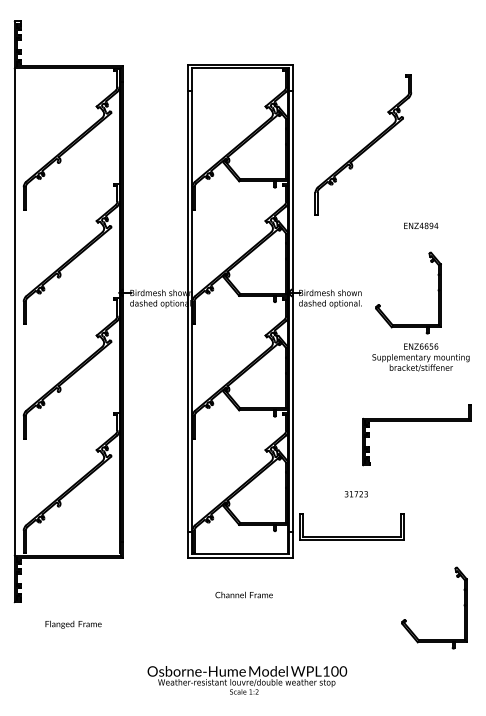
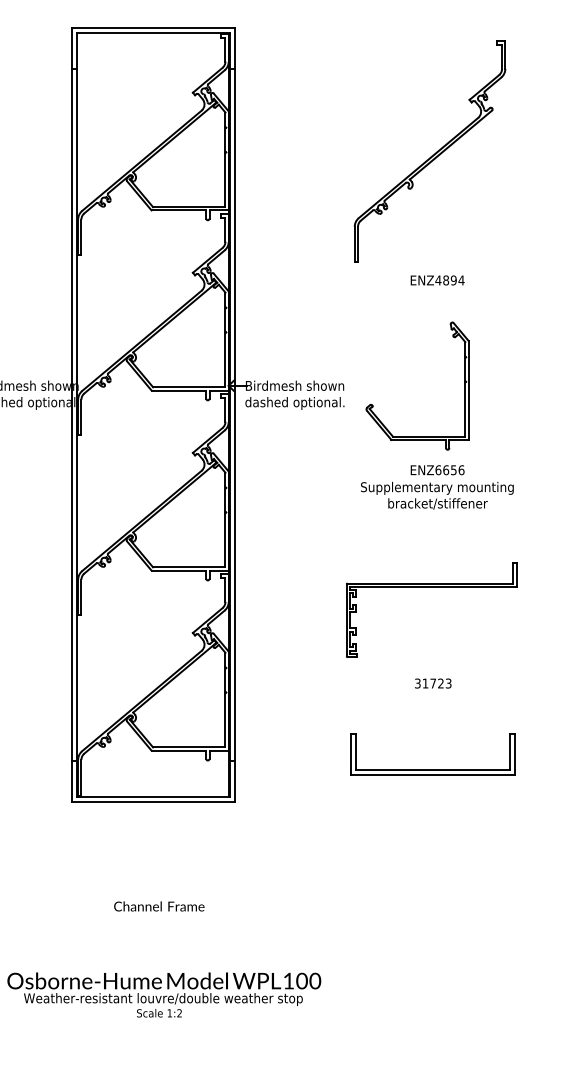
part: (363, 144) -> (430, 150), moved
text: (355, 494) -> (431, 683), moved
part: (351, 536) -> (431, 768), moved
text: (243, 594) -> (158, 905), moved
part: (463, 605) -> (504, 877), removed

